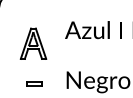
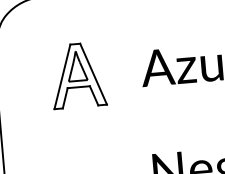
part: (33, 43) -> (77, 75), moved

